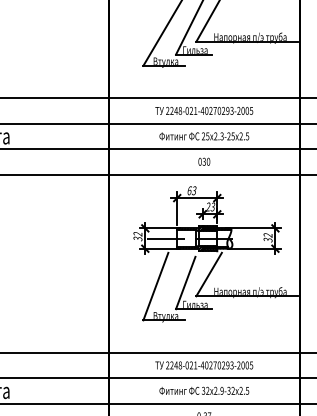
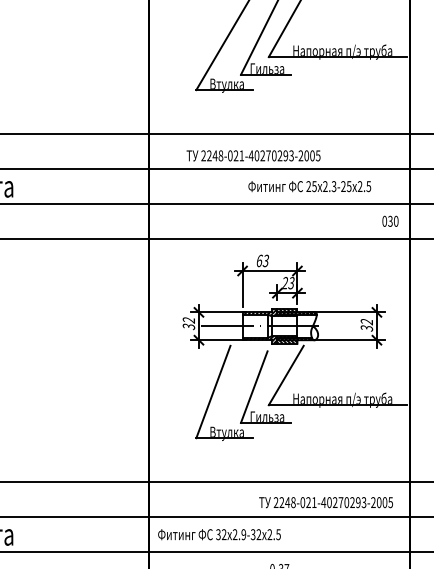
text: (204, 110) -> (253, 155), moved
text: (204, 136) -> (310, 186), moved
text: (204, 161) -> (390, 220), moved
text: (204, 365) -> (326, 502), moved
text: (204, 390) -> (219, 534), moved

